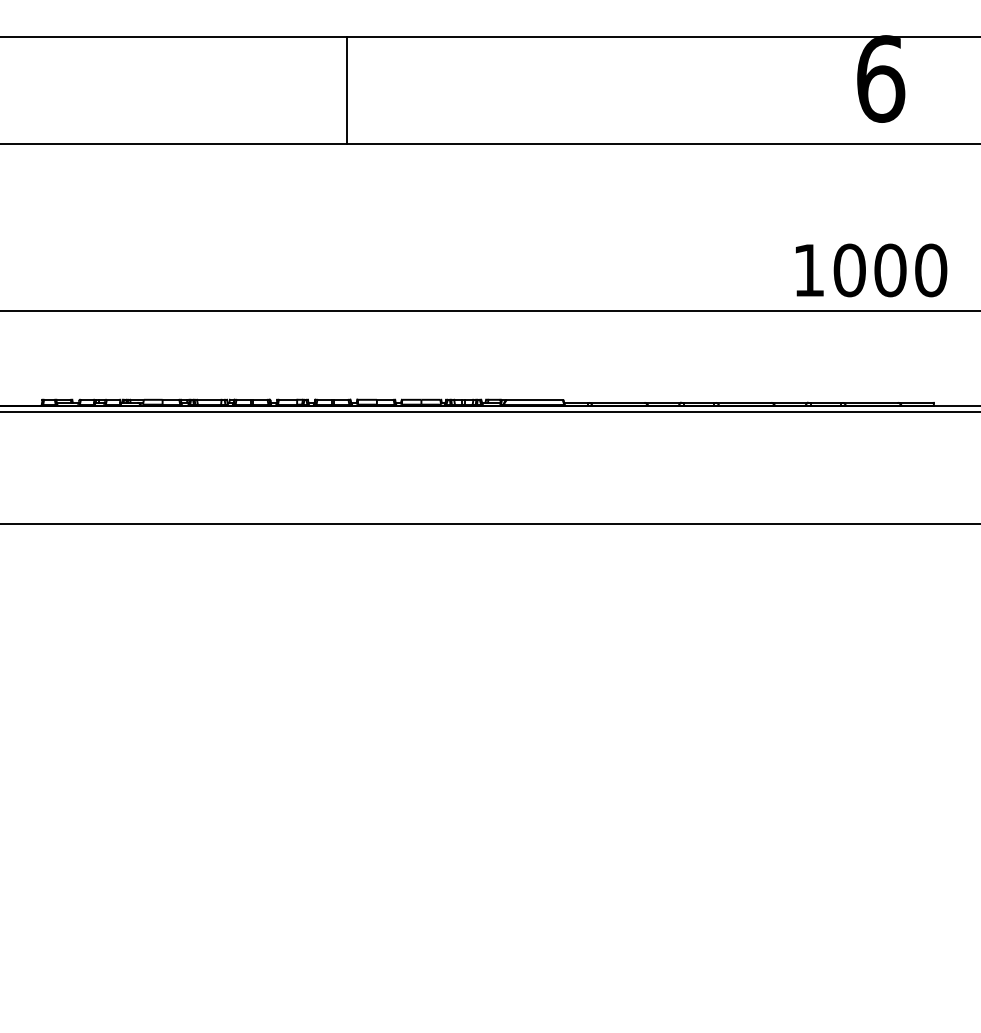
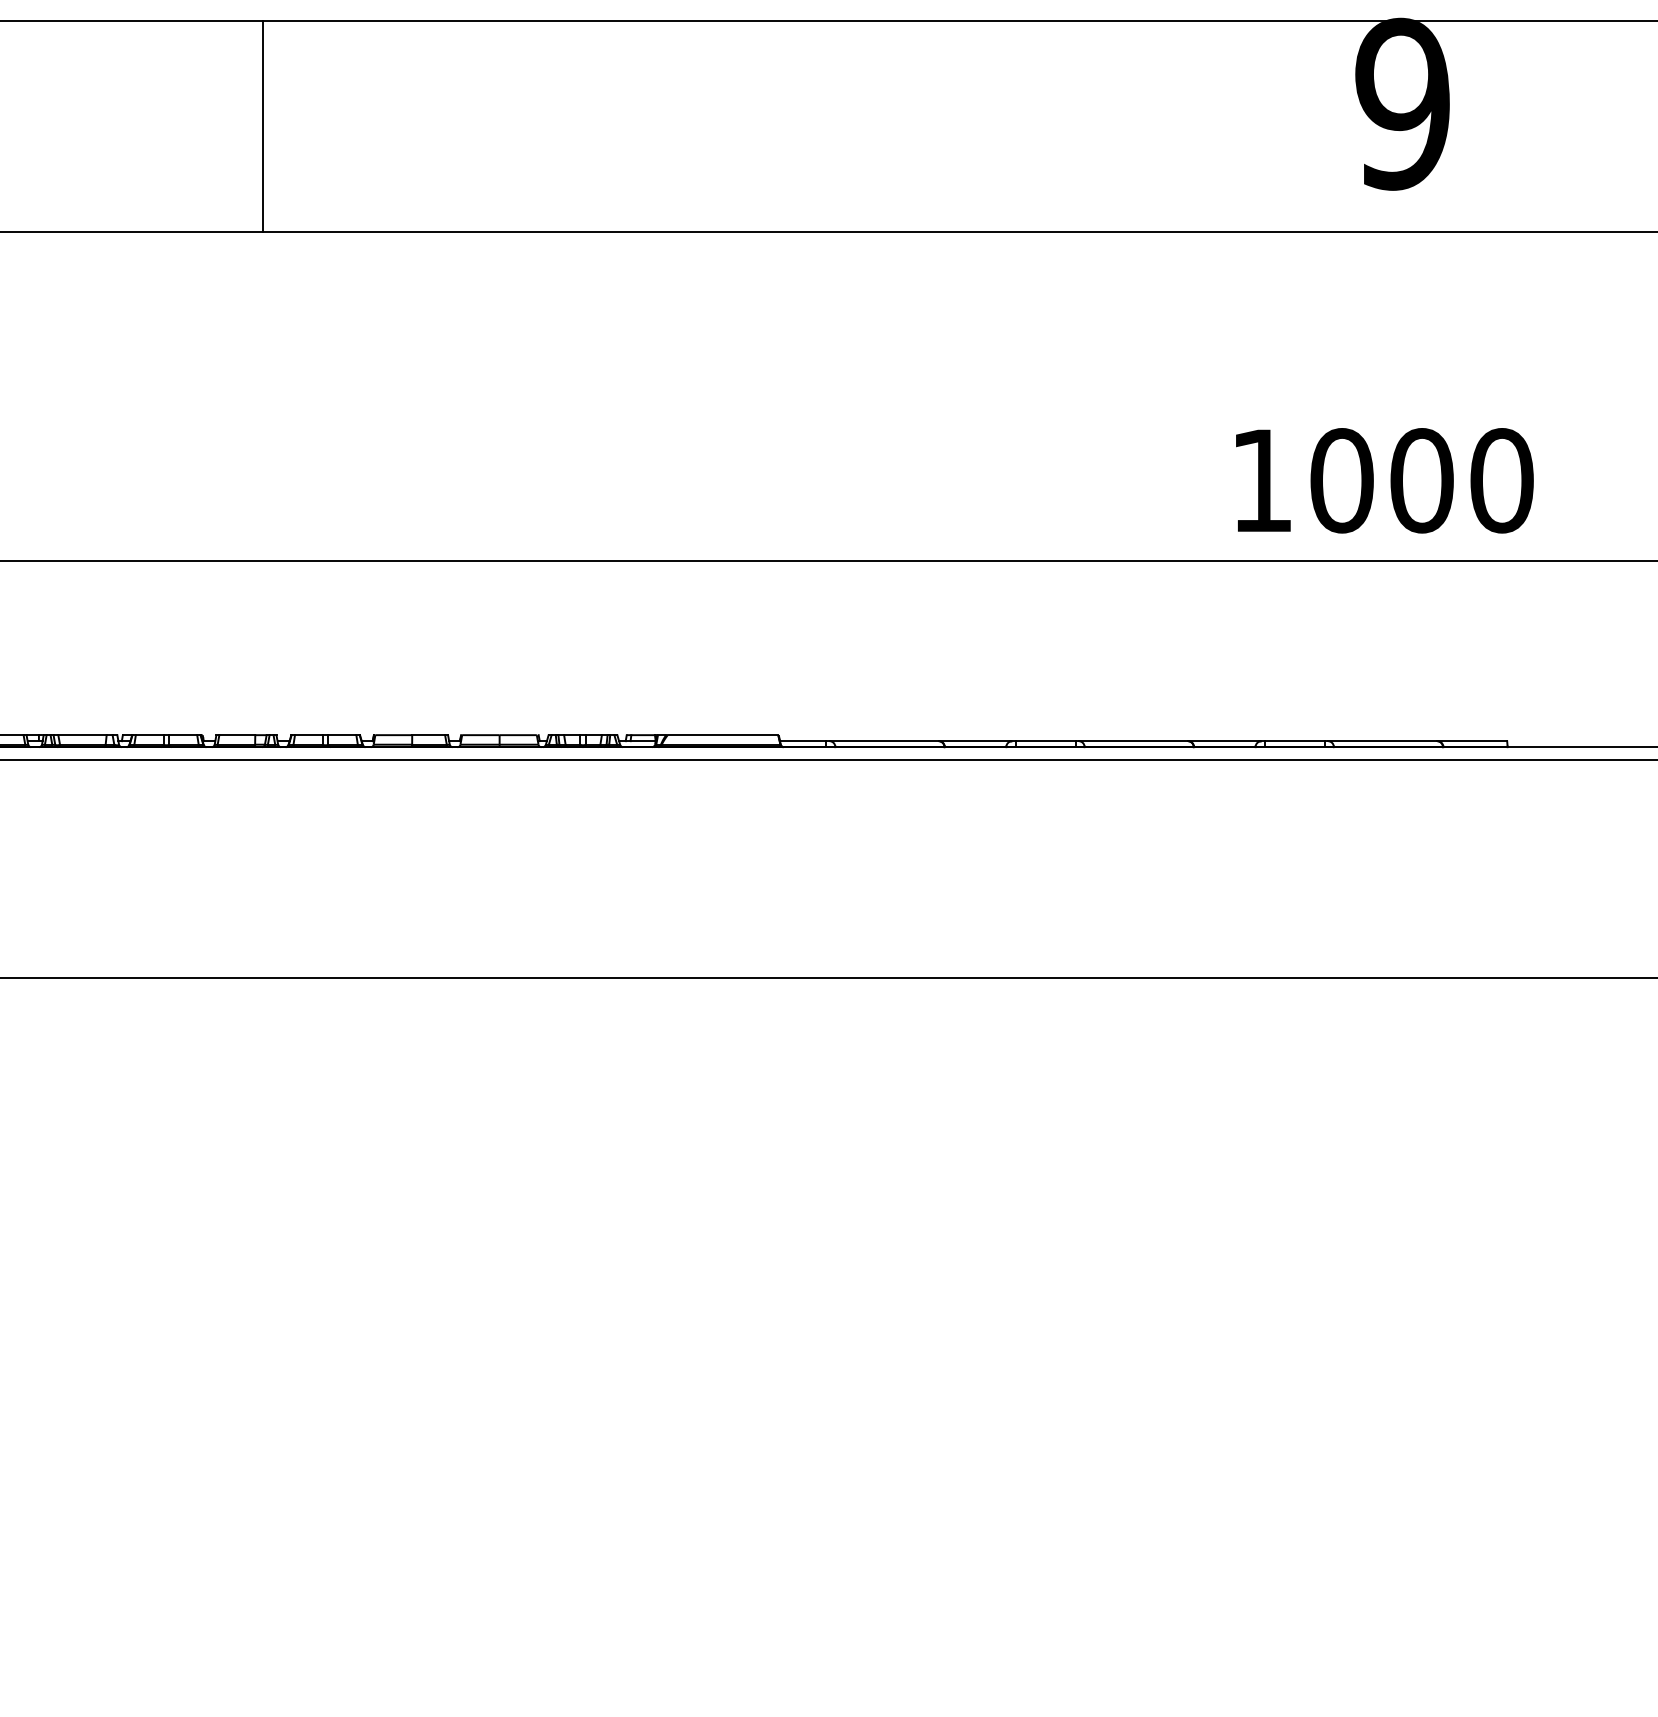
text: (880, 78) -> (1402, 103), 6 -> 9
line: (347, 89) -> (263, 124), moved

